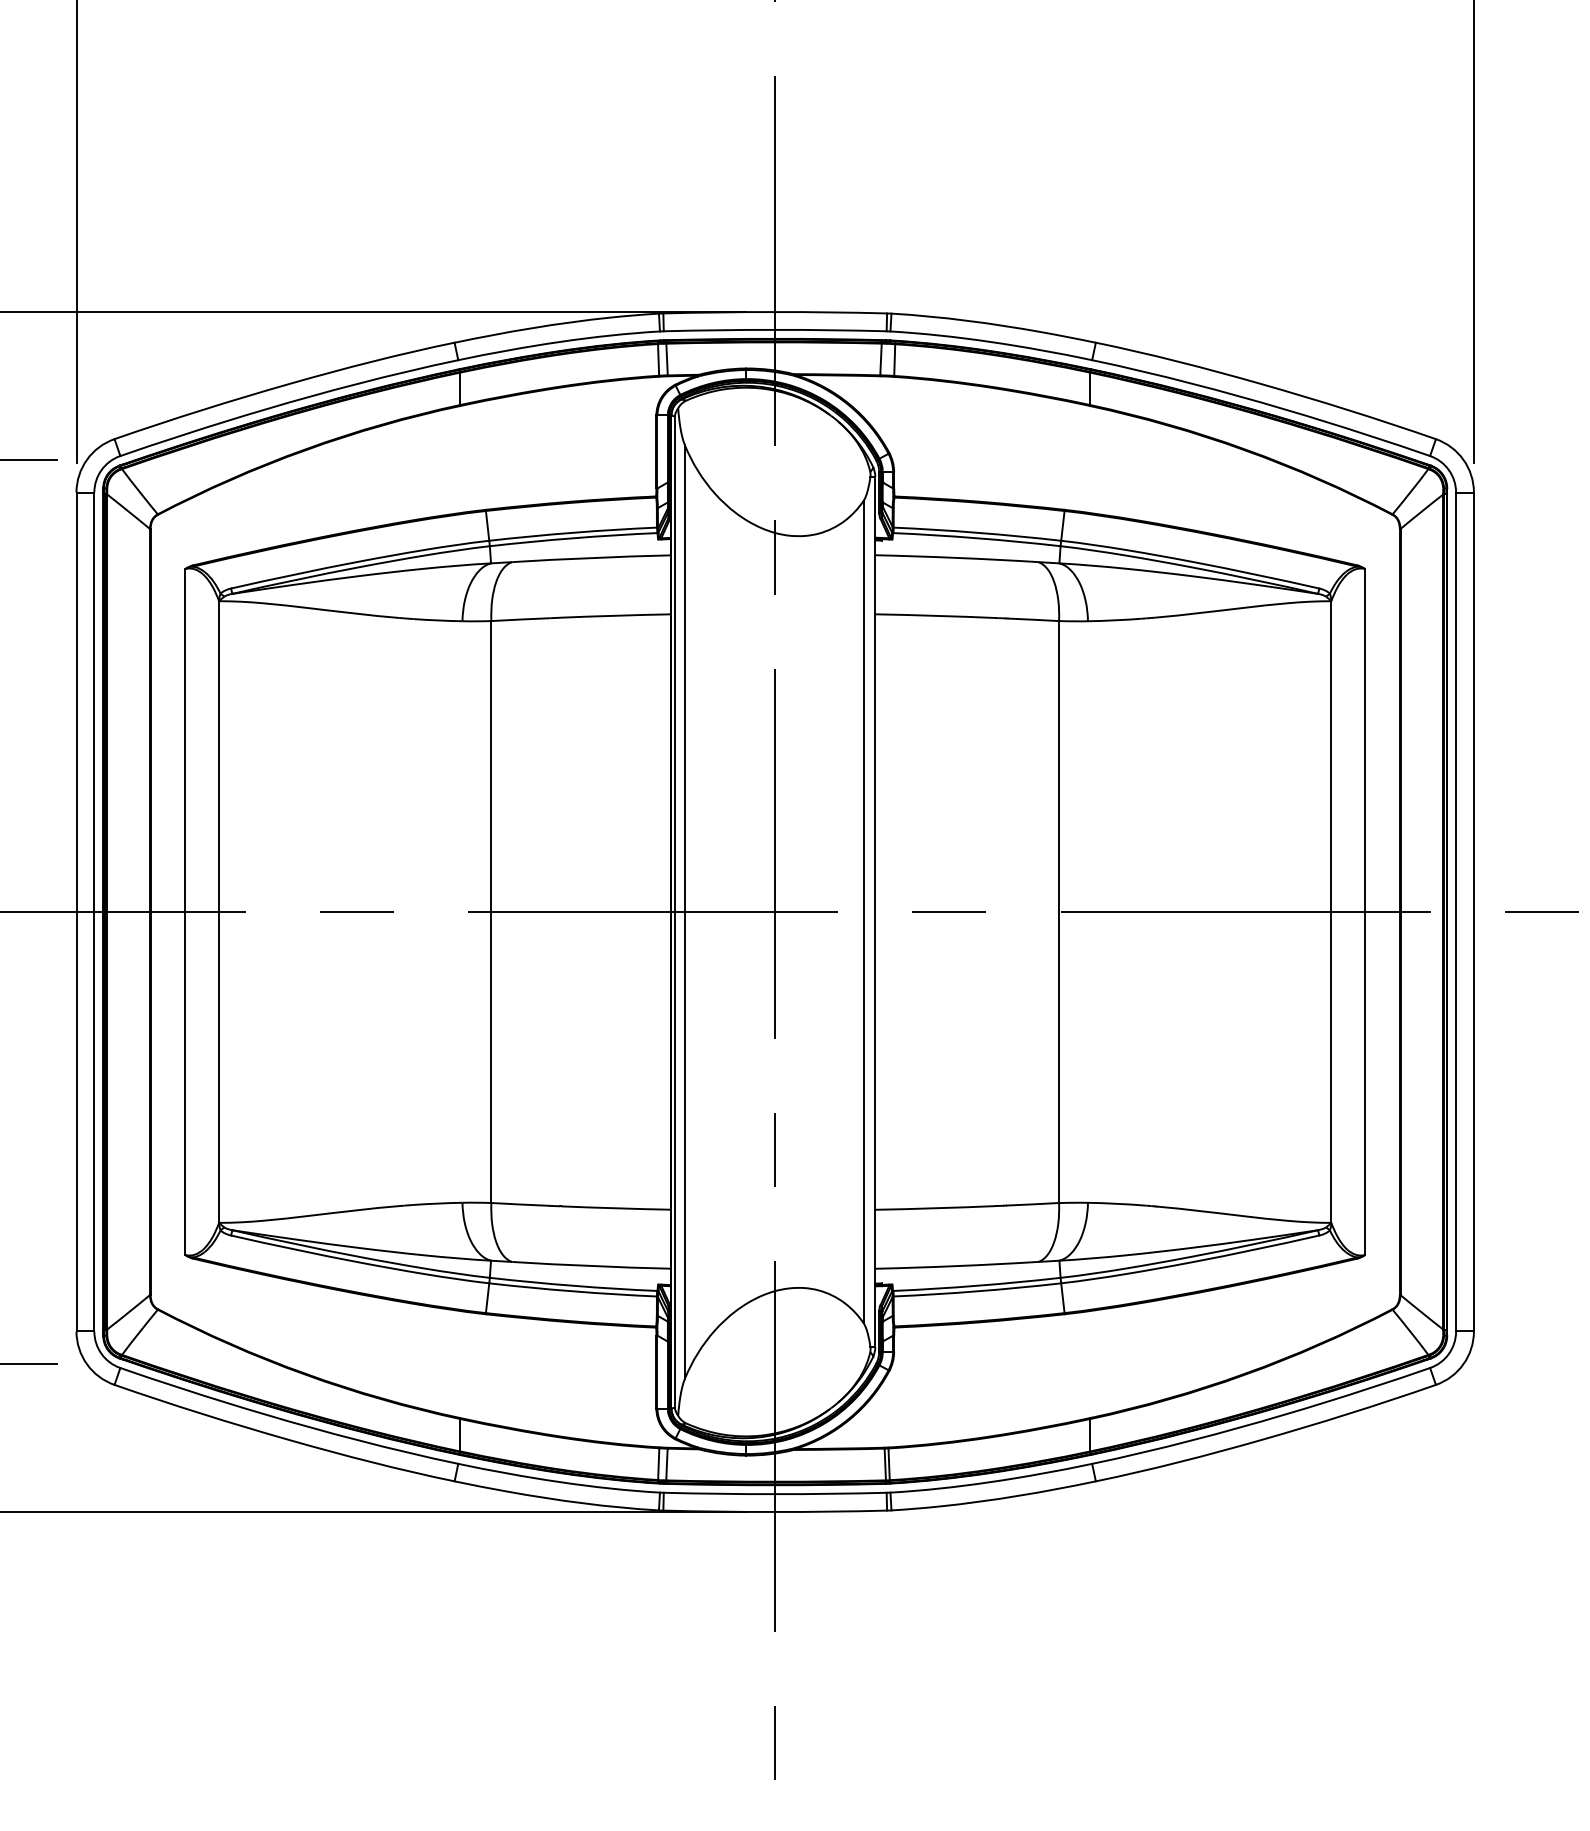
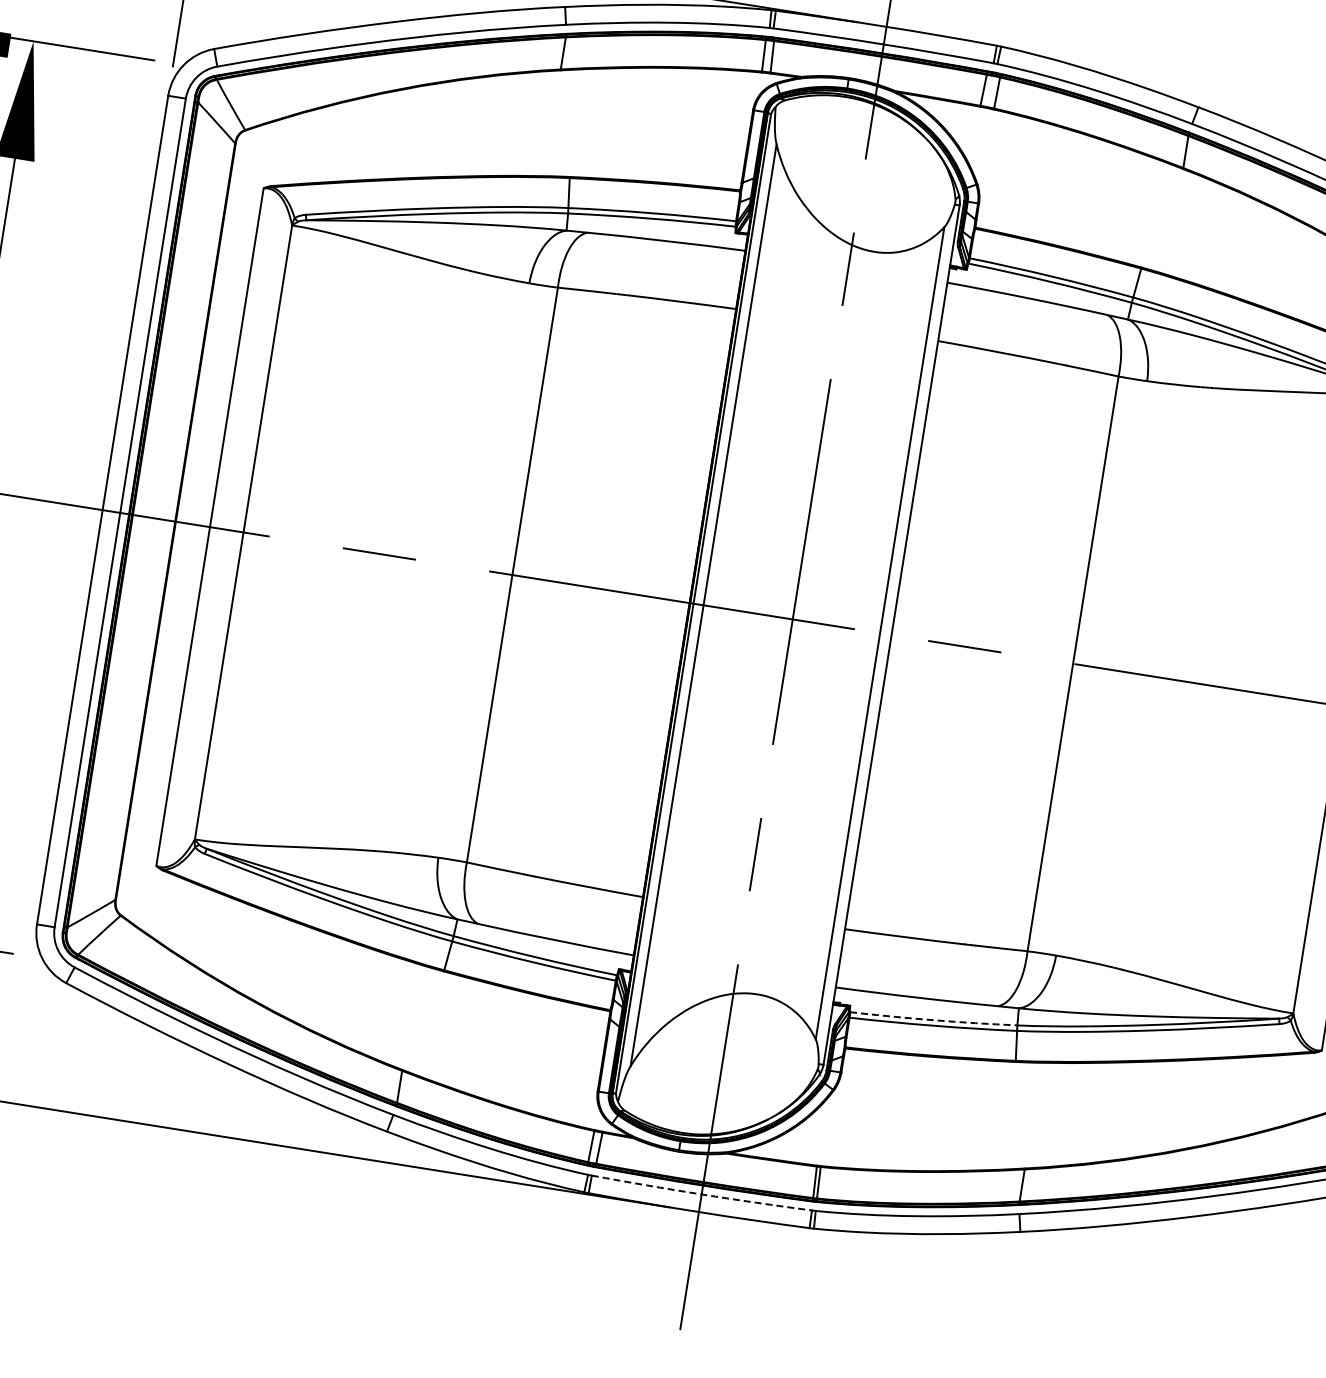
arc: (977, 1285) -> (934, 1019), solid -> dashed
arc: (775, 1494) -> (701, 1194), solid -> dashed

